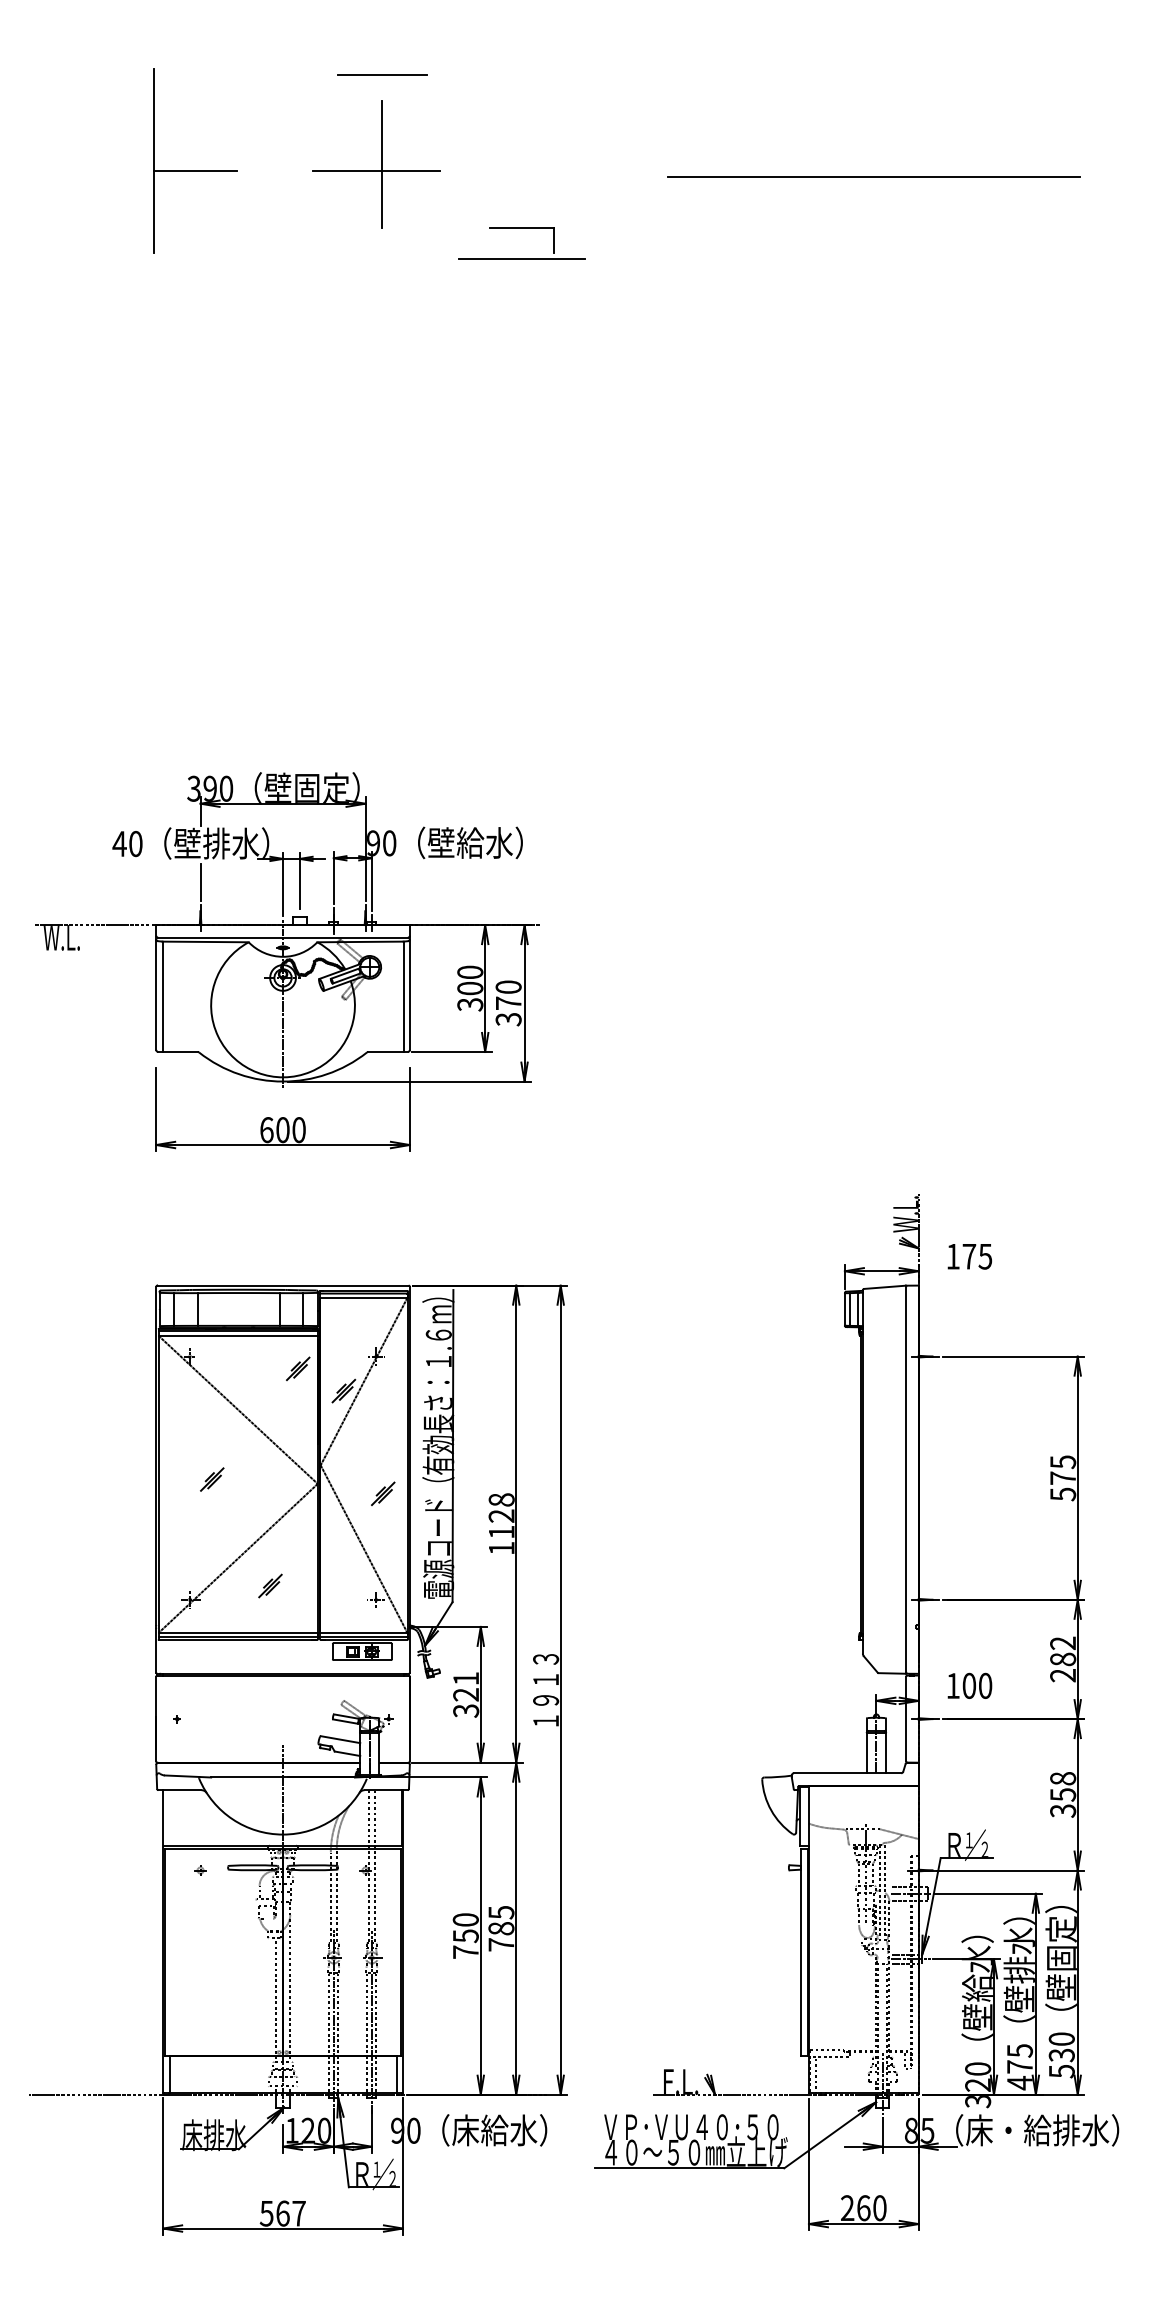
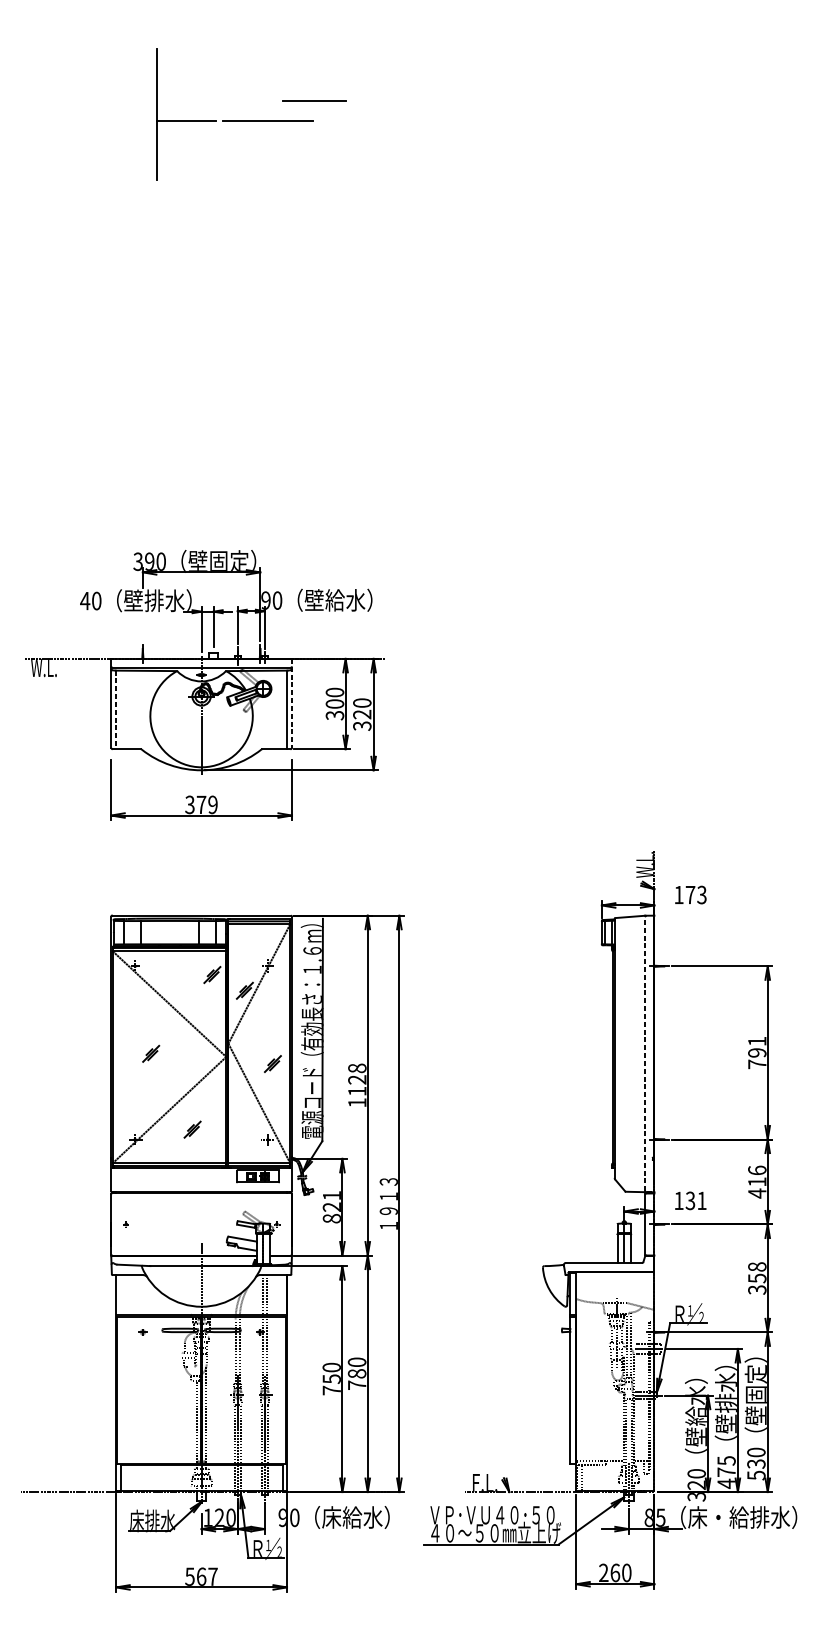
line: (382, 74) -> (314, 99), moved
line: (382, 163) -> (272, 116), removed
part: (195, 170) -> (186, 121), moved
line: (873, 176) -> (622, 125), removed
part: (521, 228) -> (371, 162), removed
line: (200, 881) -> (142, 627), removed
line: (409, 987) -> (291, 703), solid -> dashed
line: (162, 997) -> (115, 710), solid -> dashed
text: (508, 1003) -> (362, 714), 370 -> 320
text: (282, 1130) -> (201, 805), 600 -> 379
text: (985, 1256) -> (702, 894), 175 -> 173
text: (1063, 1478) -> (757, 1053), 575 -> 791
line: (906, 1479) -> (645, 1053), solid -> dashed
text: (1063, 1659) -> (757, 1182), 282 -> 416
text: (977, 1685) -> (696, 1200), 100 -> 131
text: (466, 1710) -> (332, 1218), 321 -> 821
text: (501, 1912) -> (357, 1362), 785 -> 780

